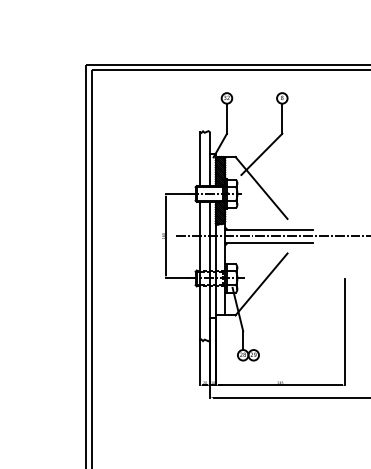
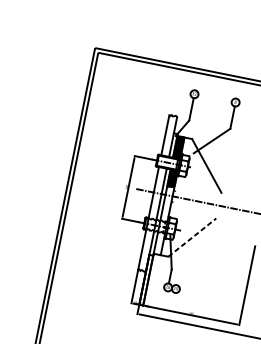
line: (269, 229) -> (206, 197), removed
line: (269, 242) -> (204, 207), removed
line: (261, 284) -> (192, 237), solid -> dashed

